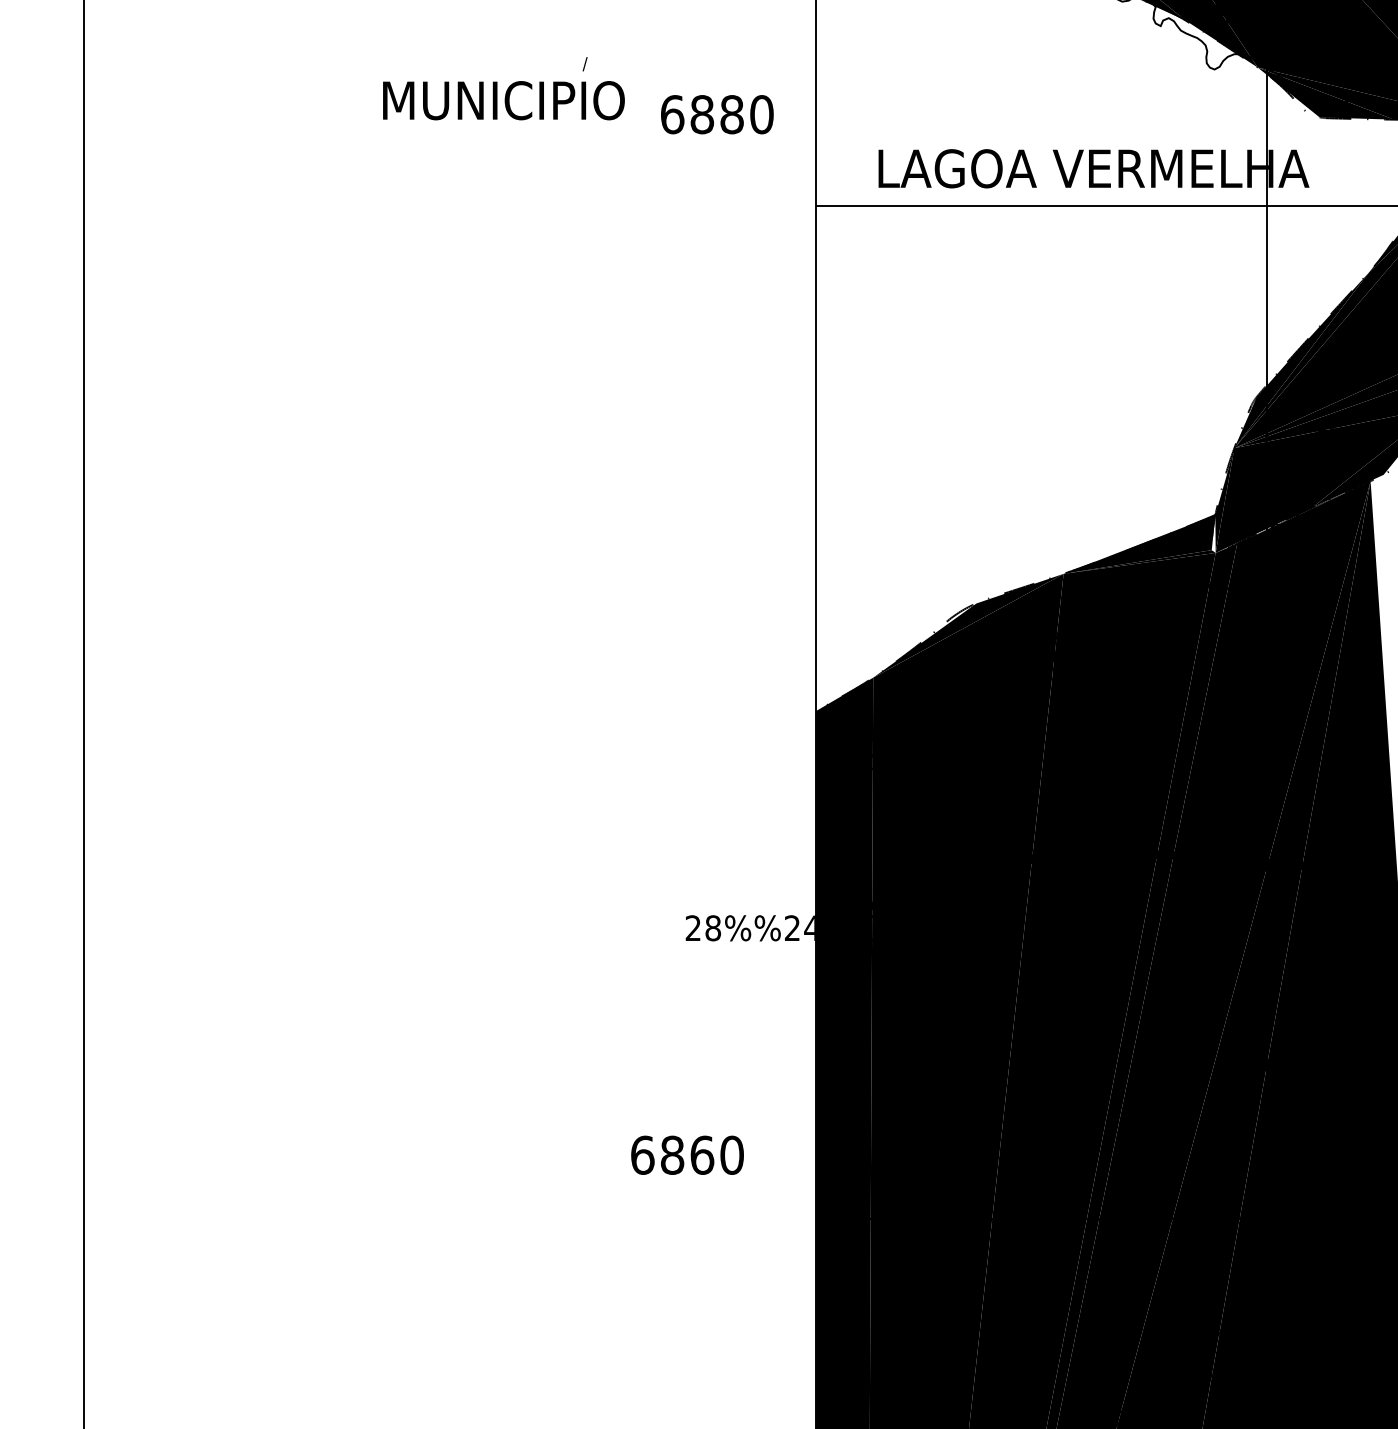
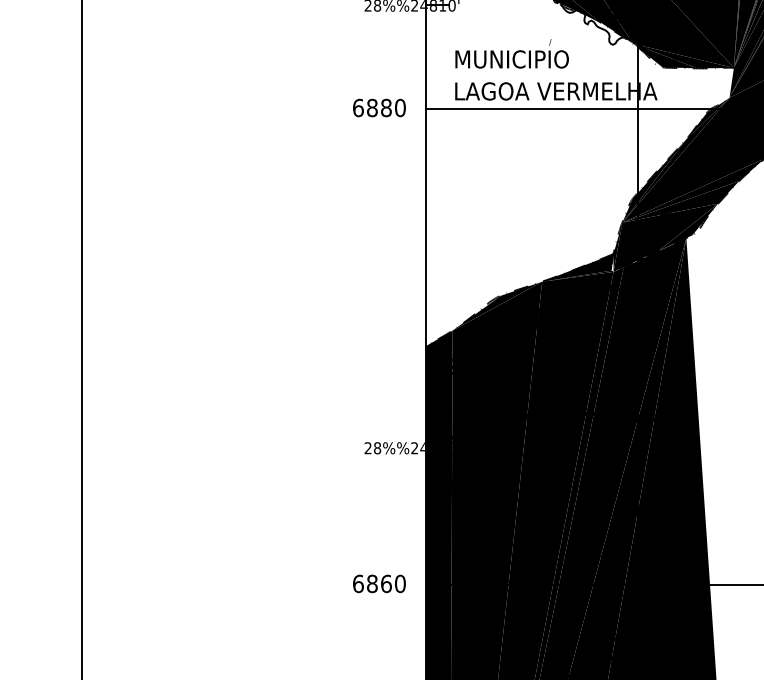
text: (502, 88) -> (511, 53), moved
text: (717, 113) -> (379, 107), moved
text: (687, 1154) -> (379, 583), moved

